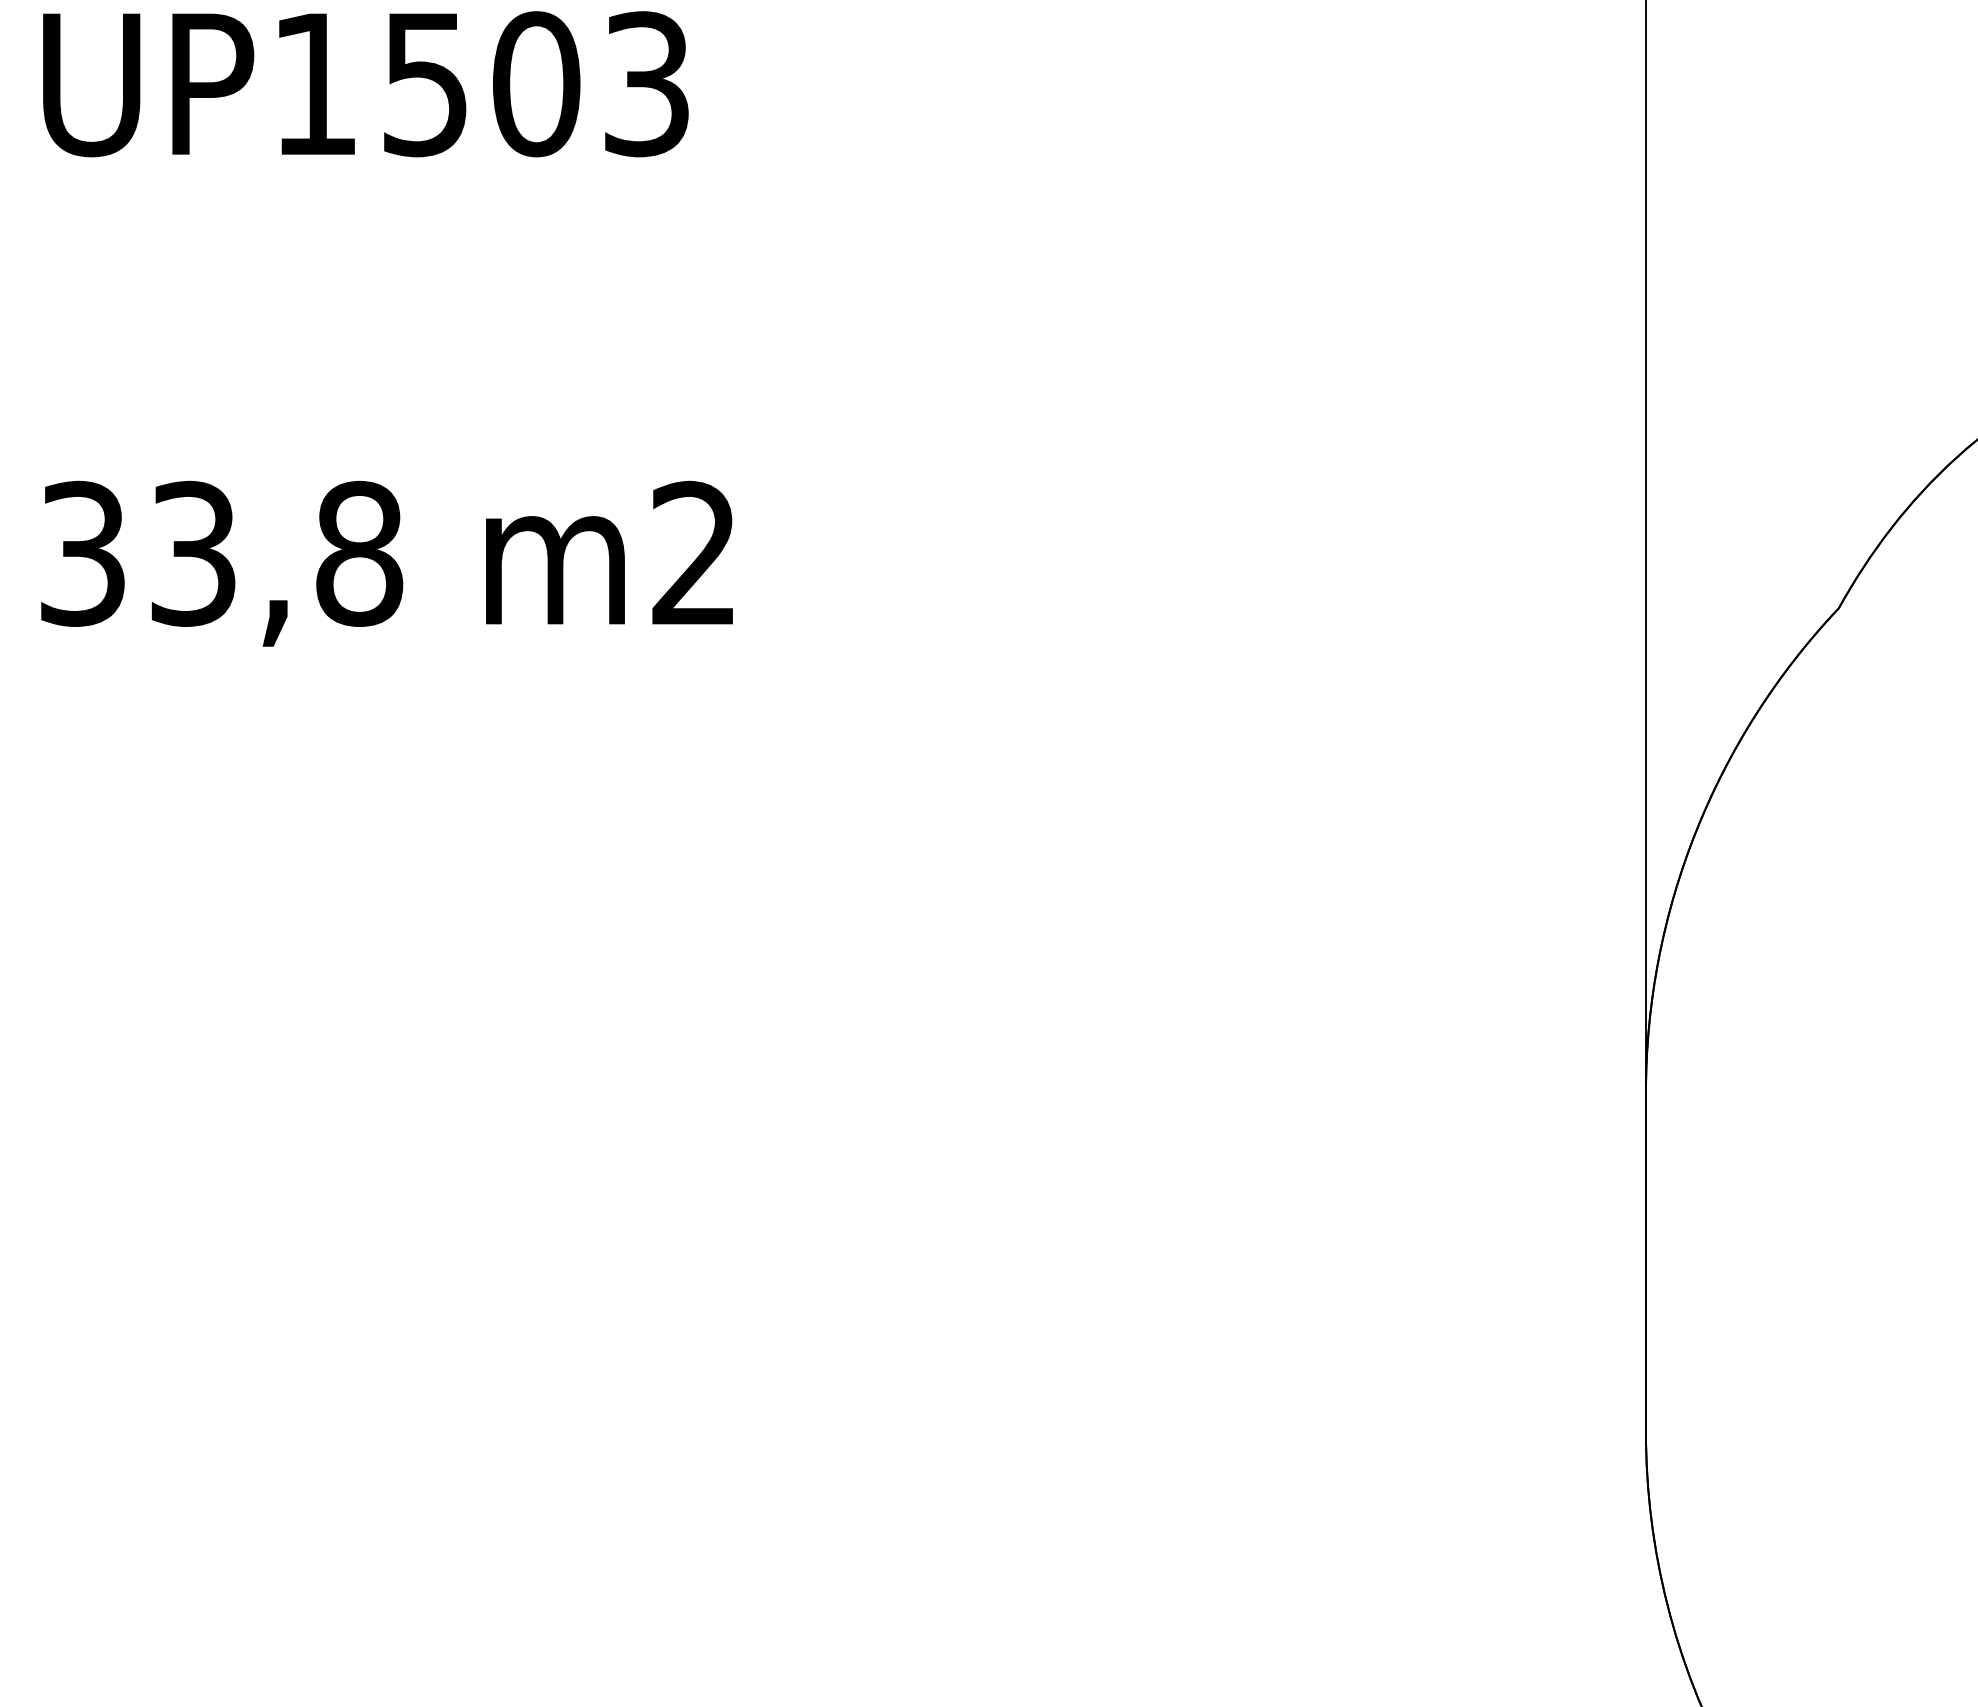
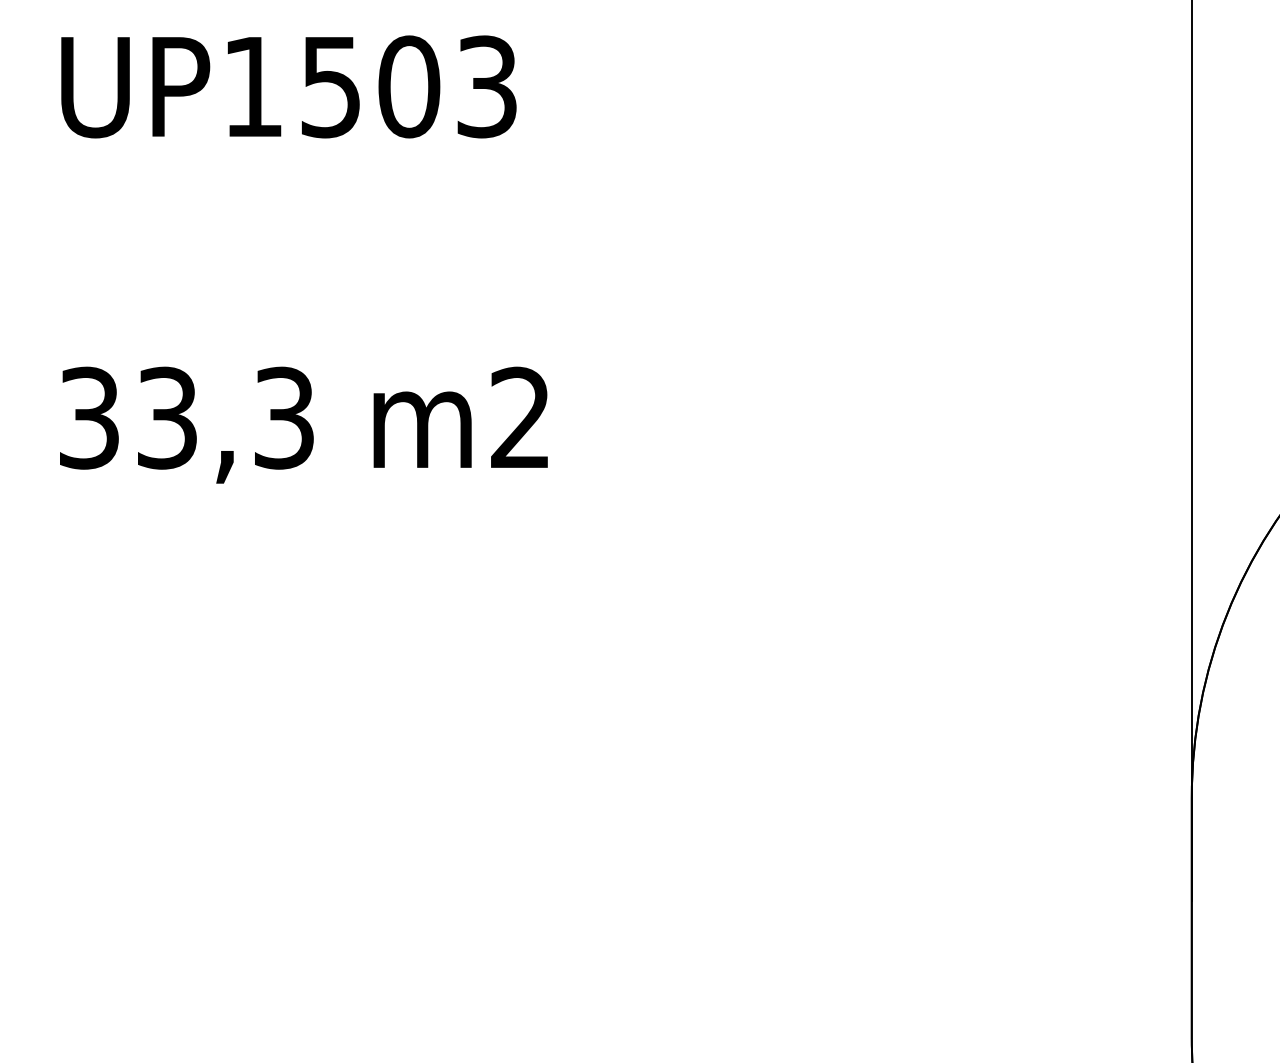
text: (359, 553) -> (284, 417), 33,8 -> 33,3

